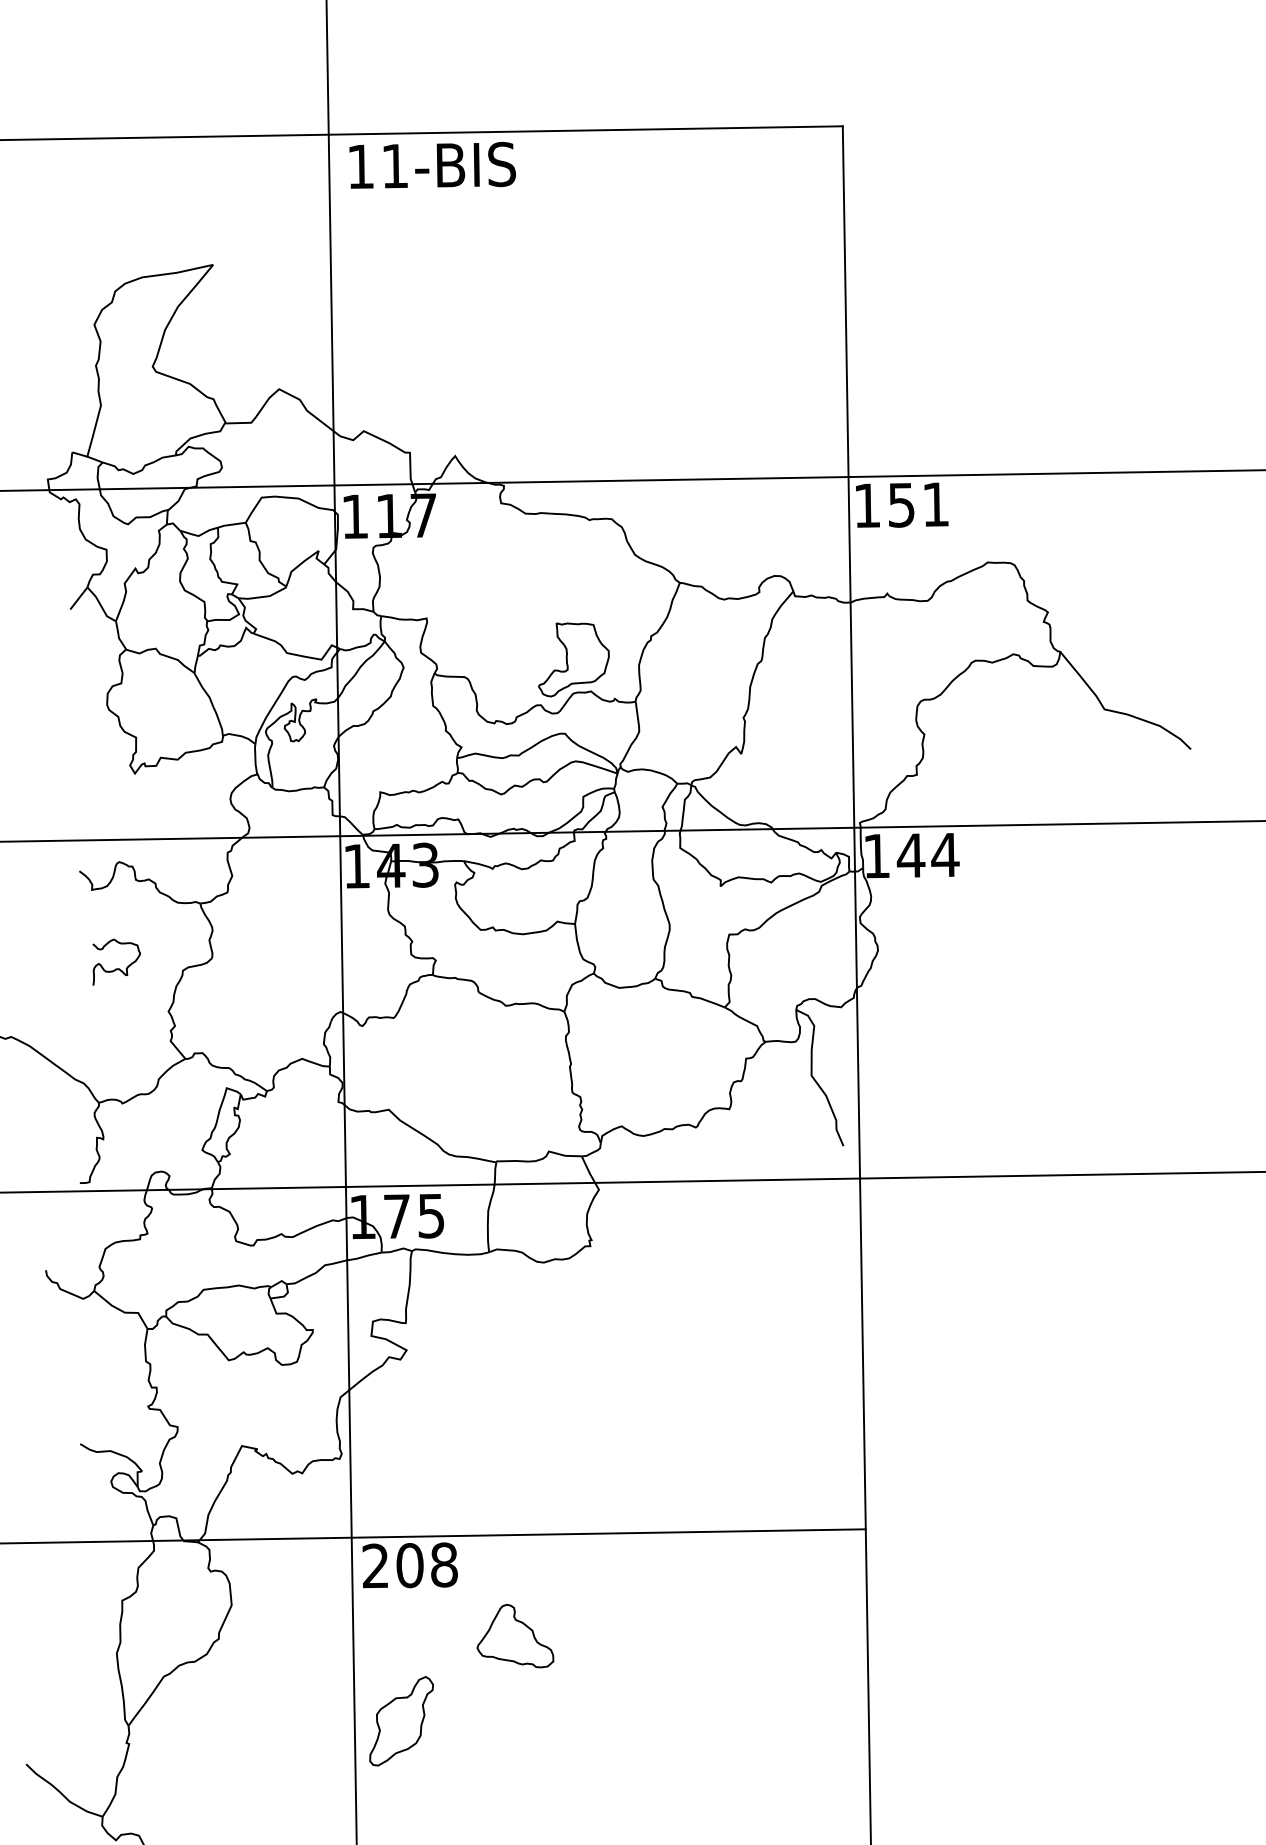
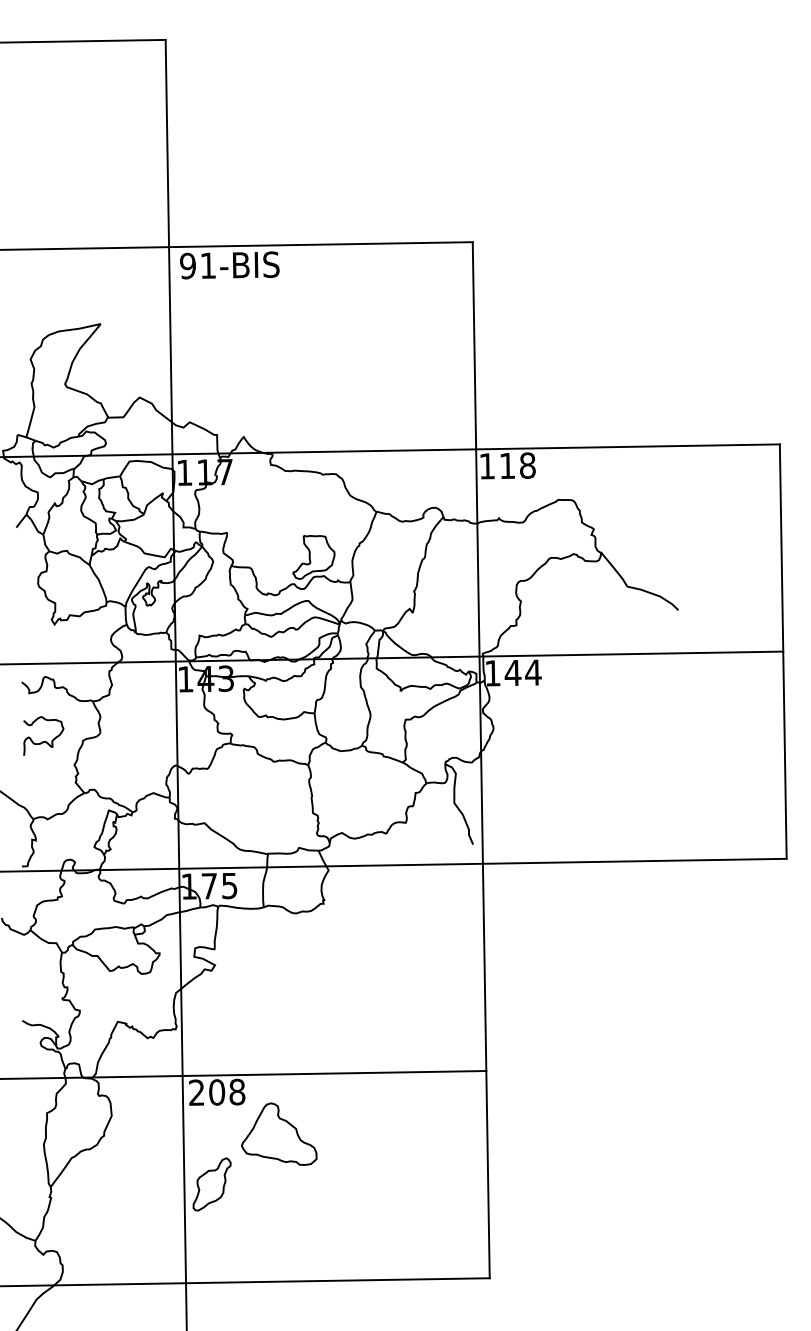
text: (359, 165) -> (187, 265), 11-BIS -> 91-BIS
text: (918, 504) -> (517, 465), 151 -> 118
part: (116, 961) -> (43, 735), size x1.43
part: (515, 1635) -> (279, 1133), size x1.67

